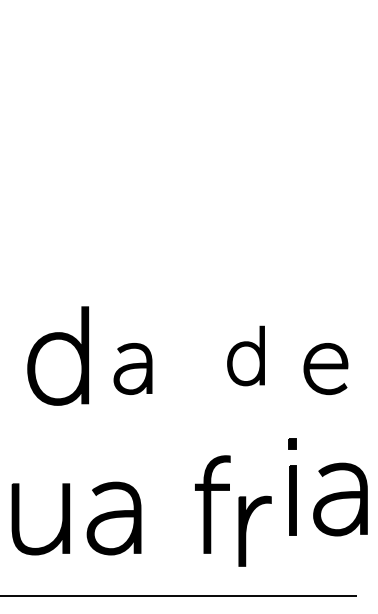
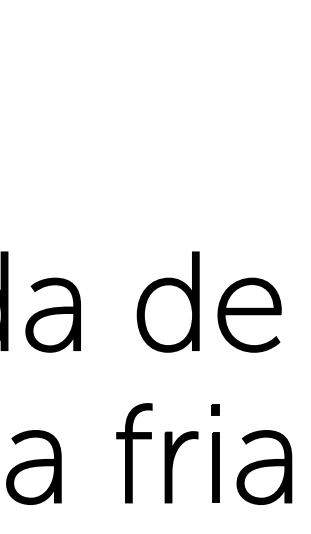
part: (245, 355) -> (167, 301), size x1.67
part: (132, 368) -> (52, 314), size x1.43
part: (325, 368) -> (249, 314), size x1.43
part: (292, 486) -> (215, 453), moved
part: (340, 499) -> (264, 467), moved
part: (246, 530) -> (172, 466), moved

